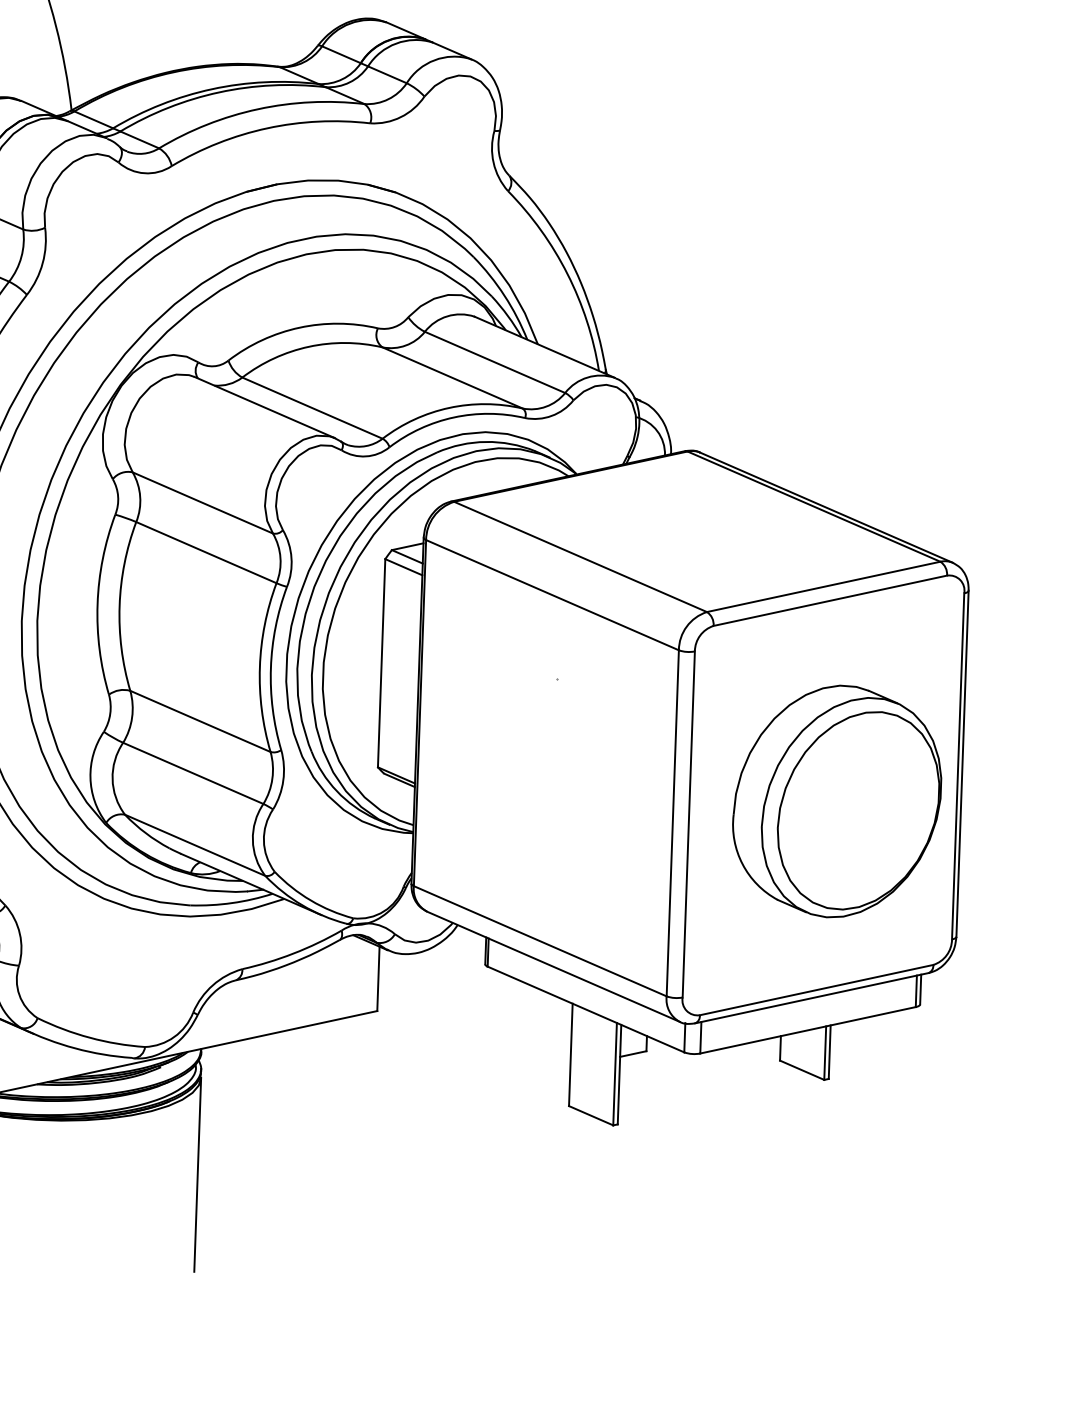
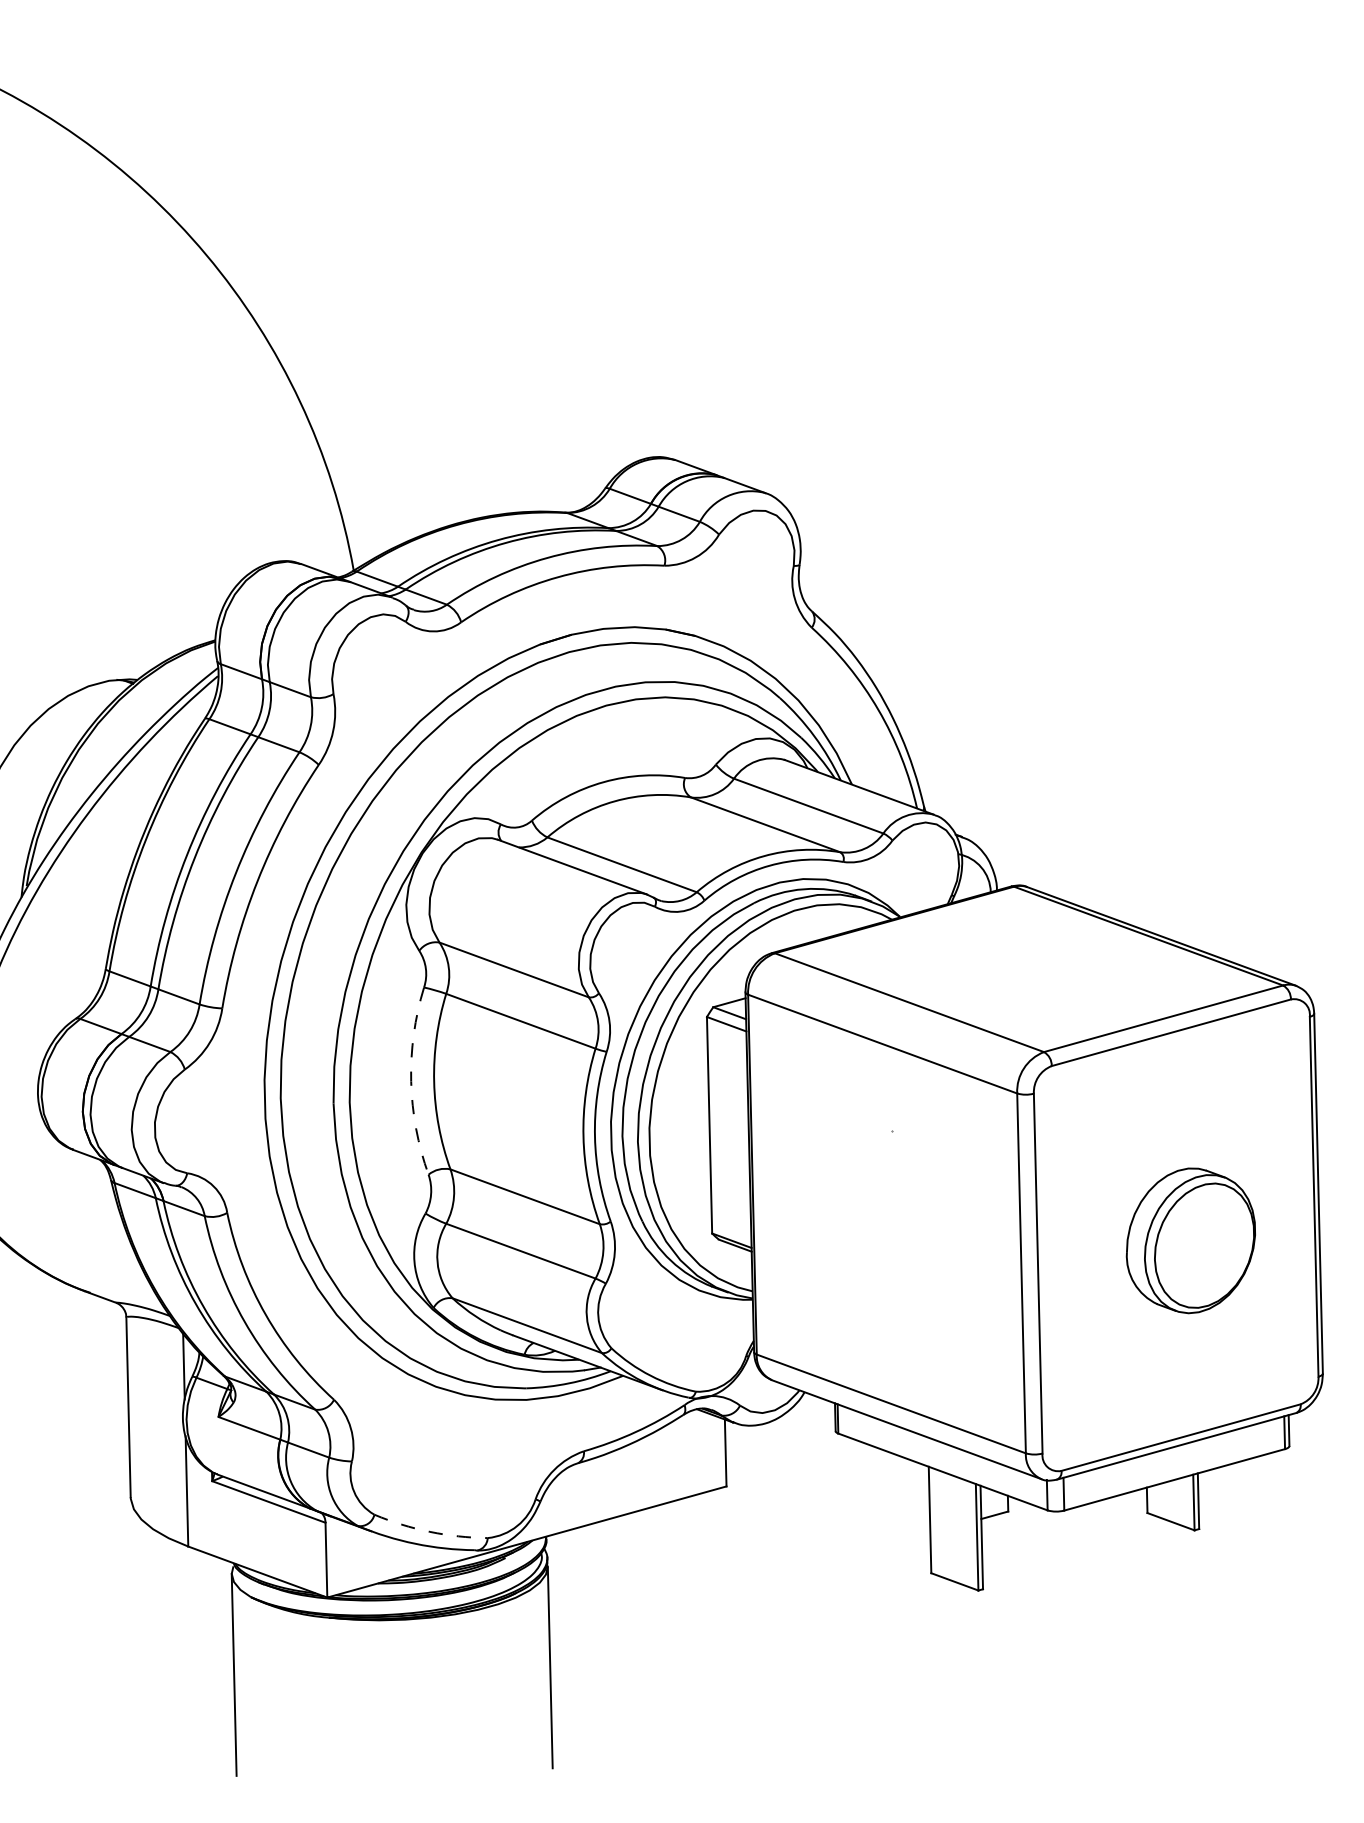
arc: (97, 604) -> (411, 1081), solid -> dashed
part: (836, 801) -> (1190, 1240), size x0.6
arc: (89, 1037) -> (429, 1531), solid -> dashed

